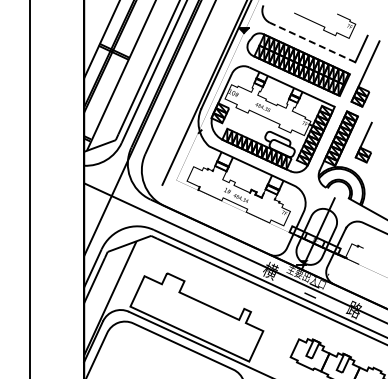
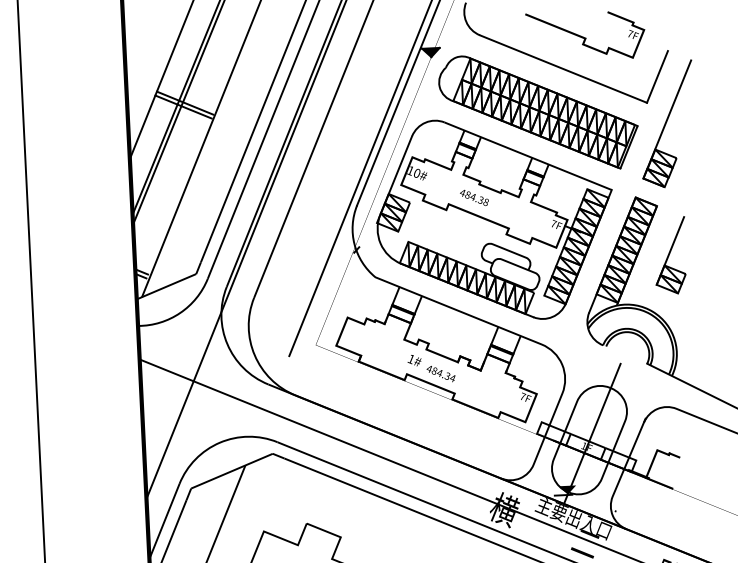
line: (312, 42) -> (563, 68), dashed -> solid

